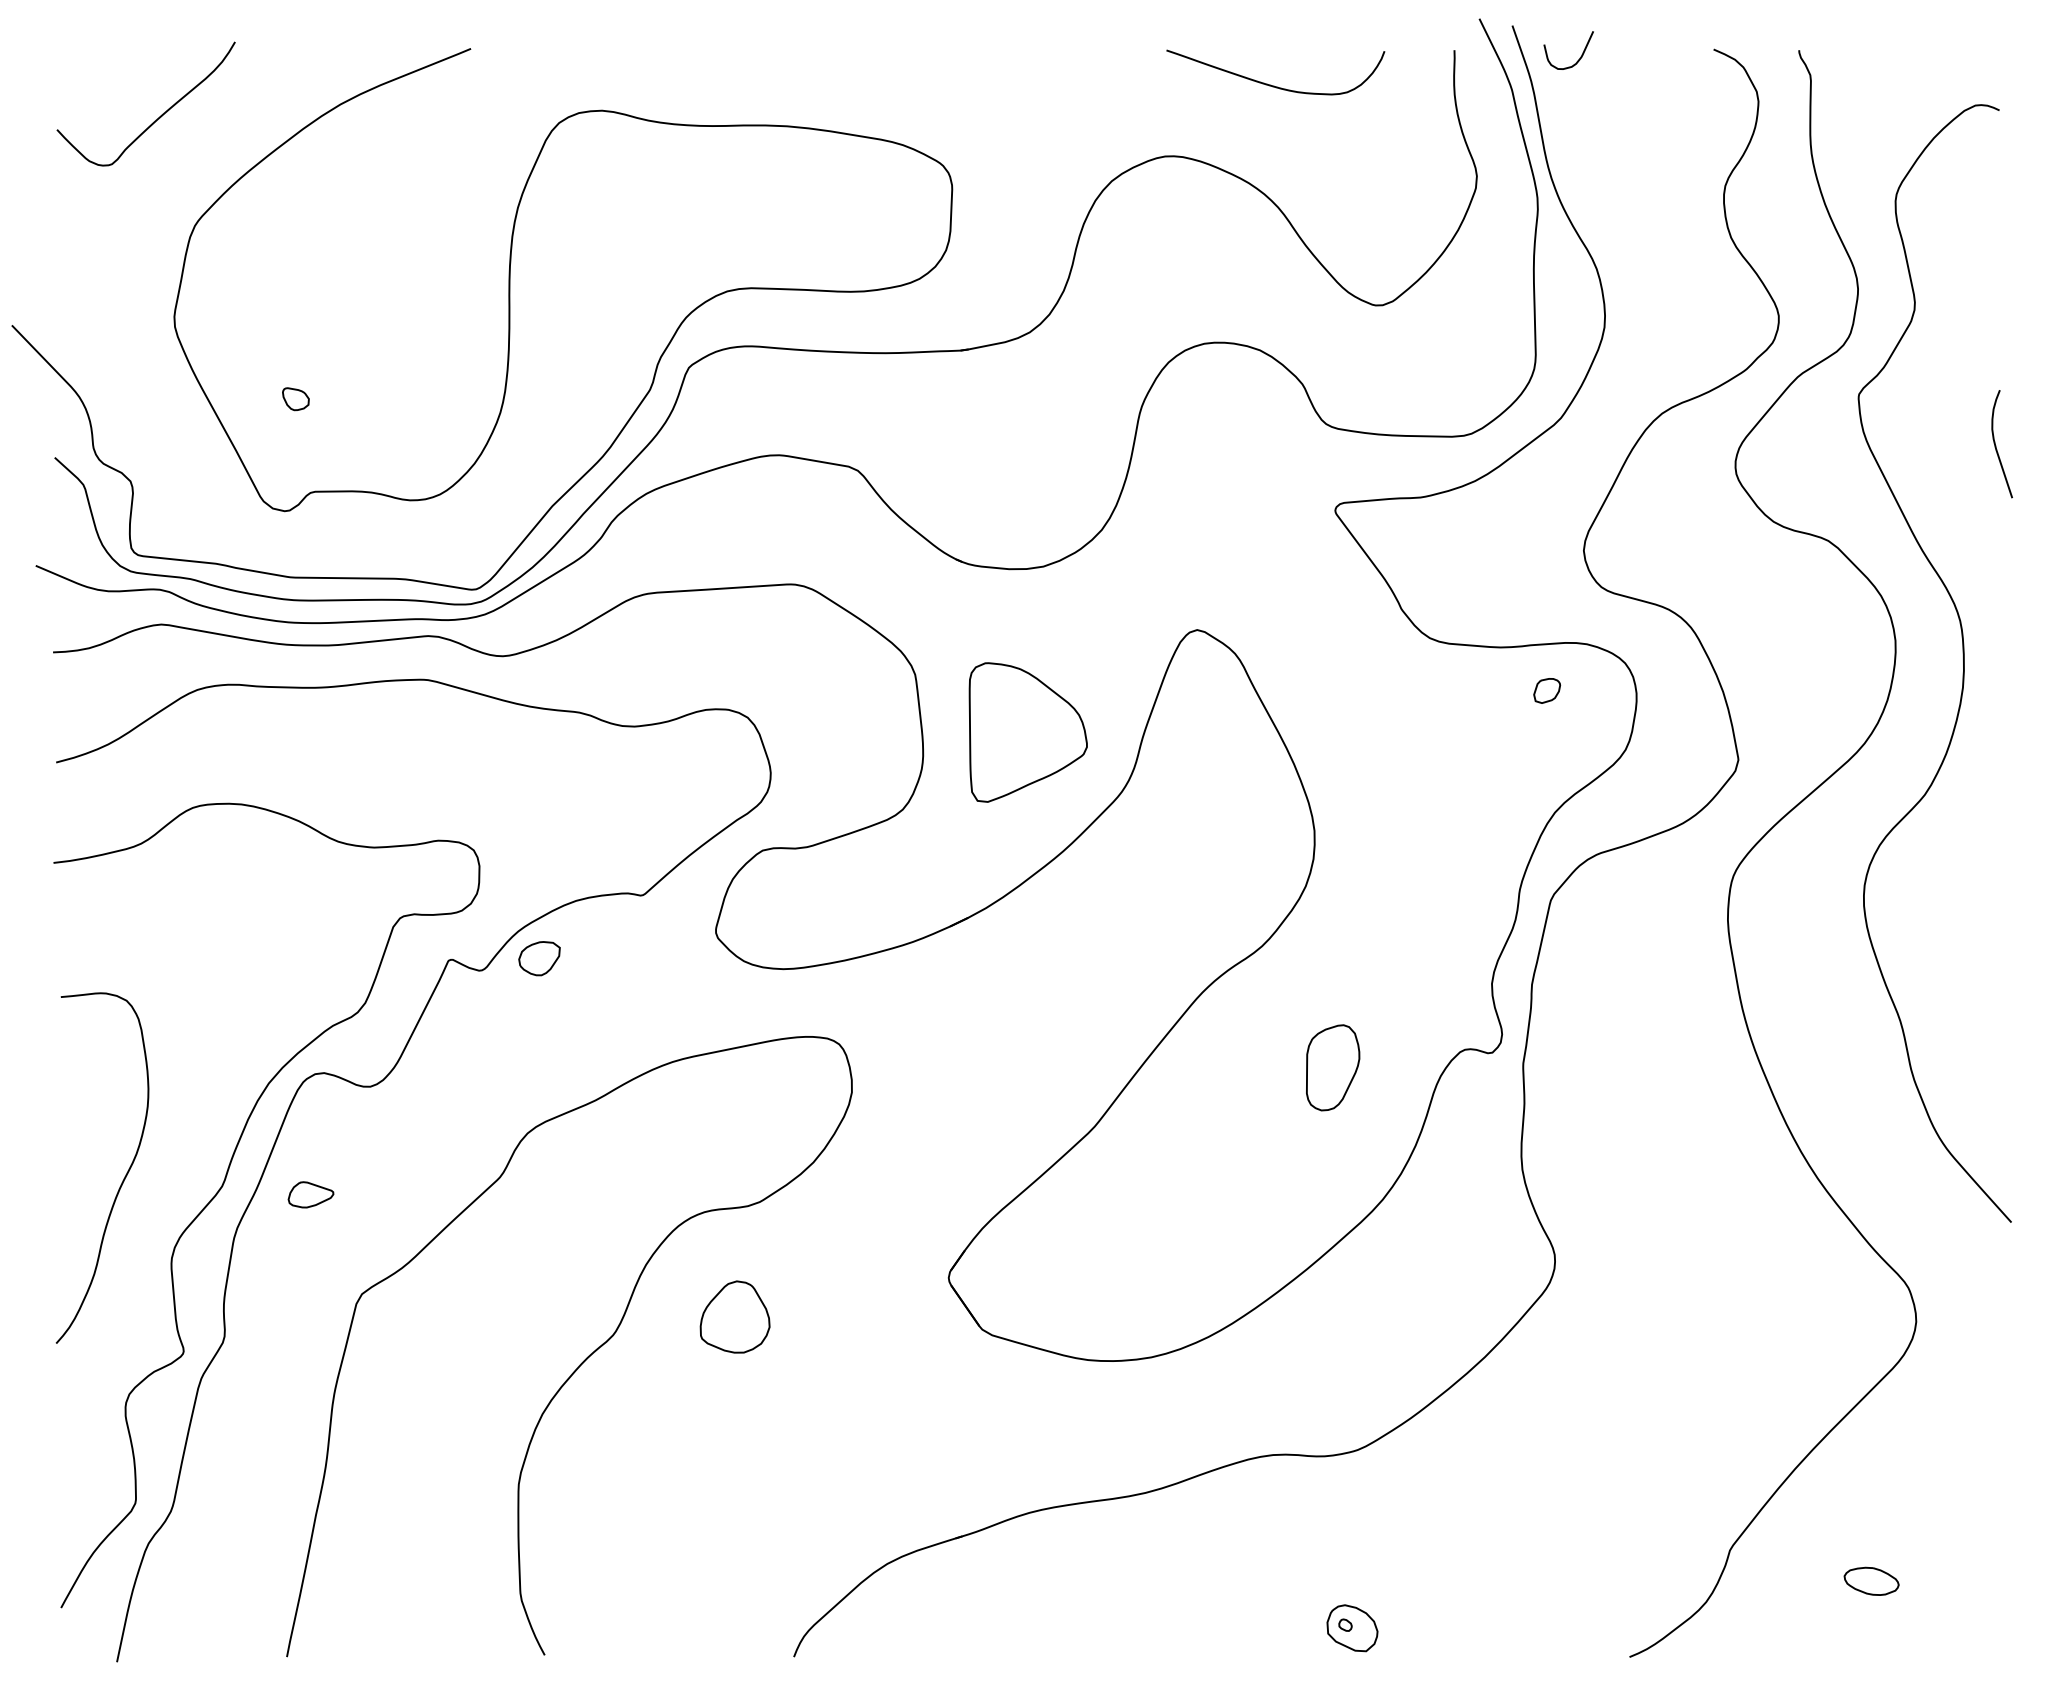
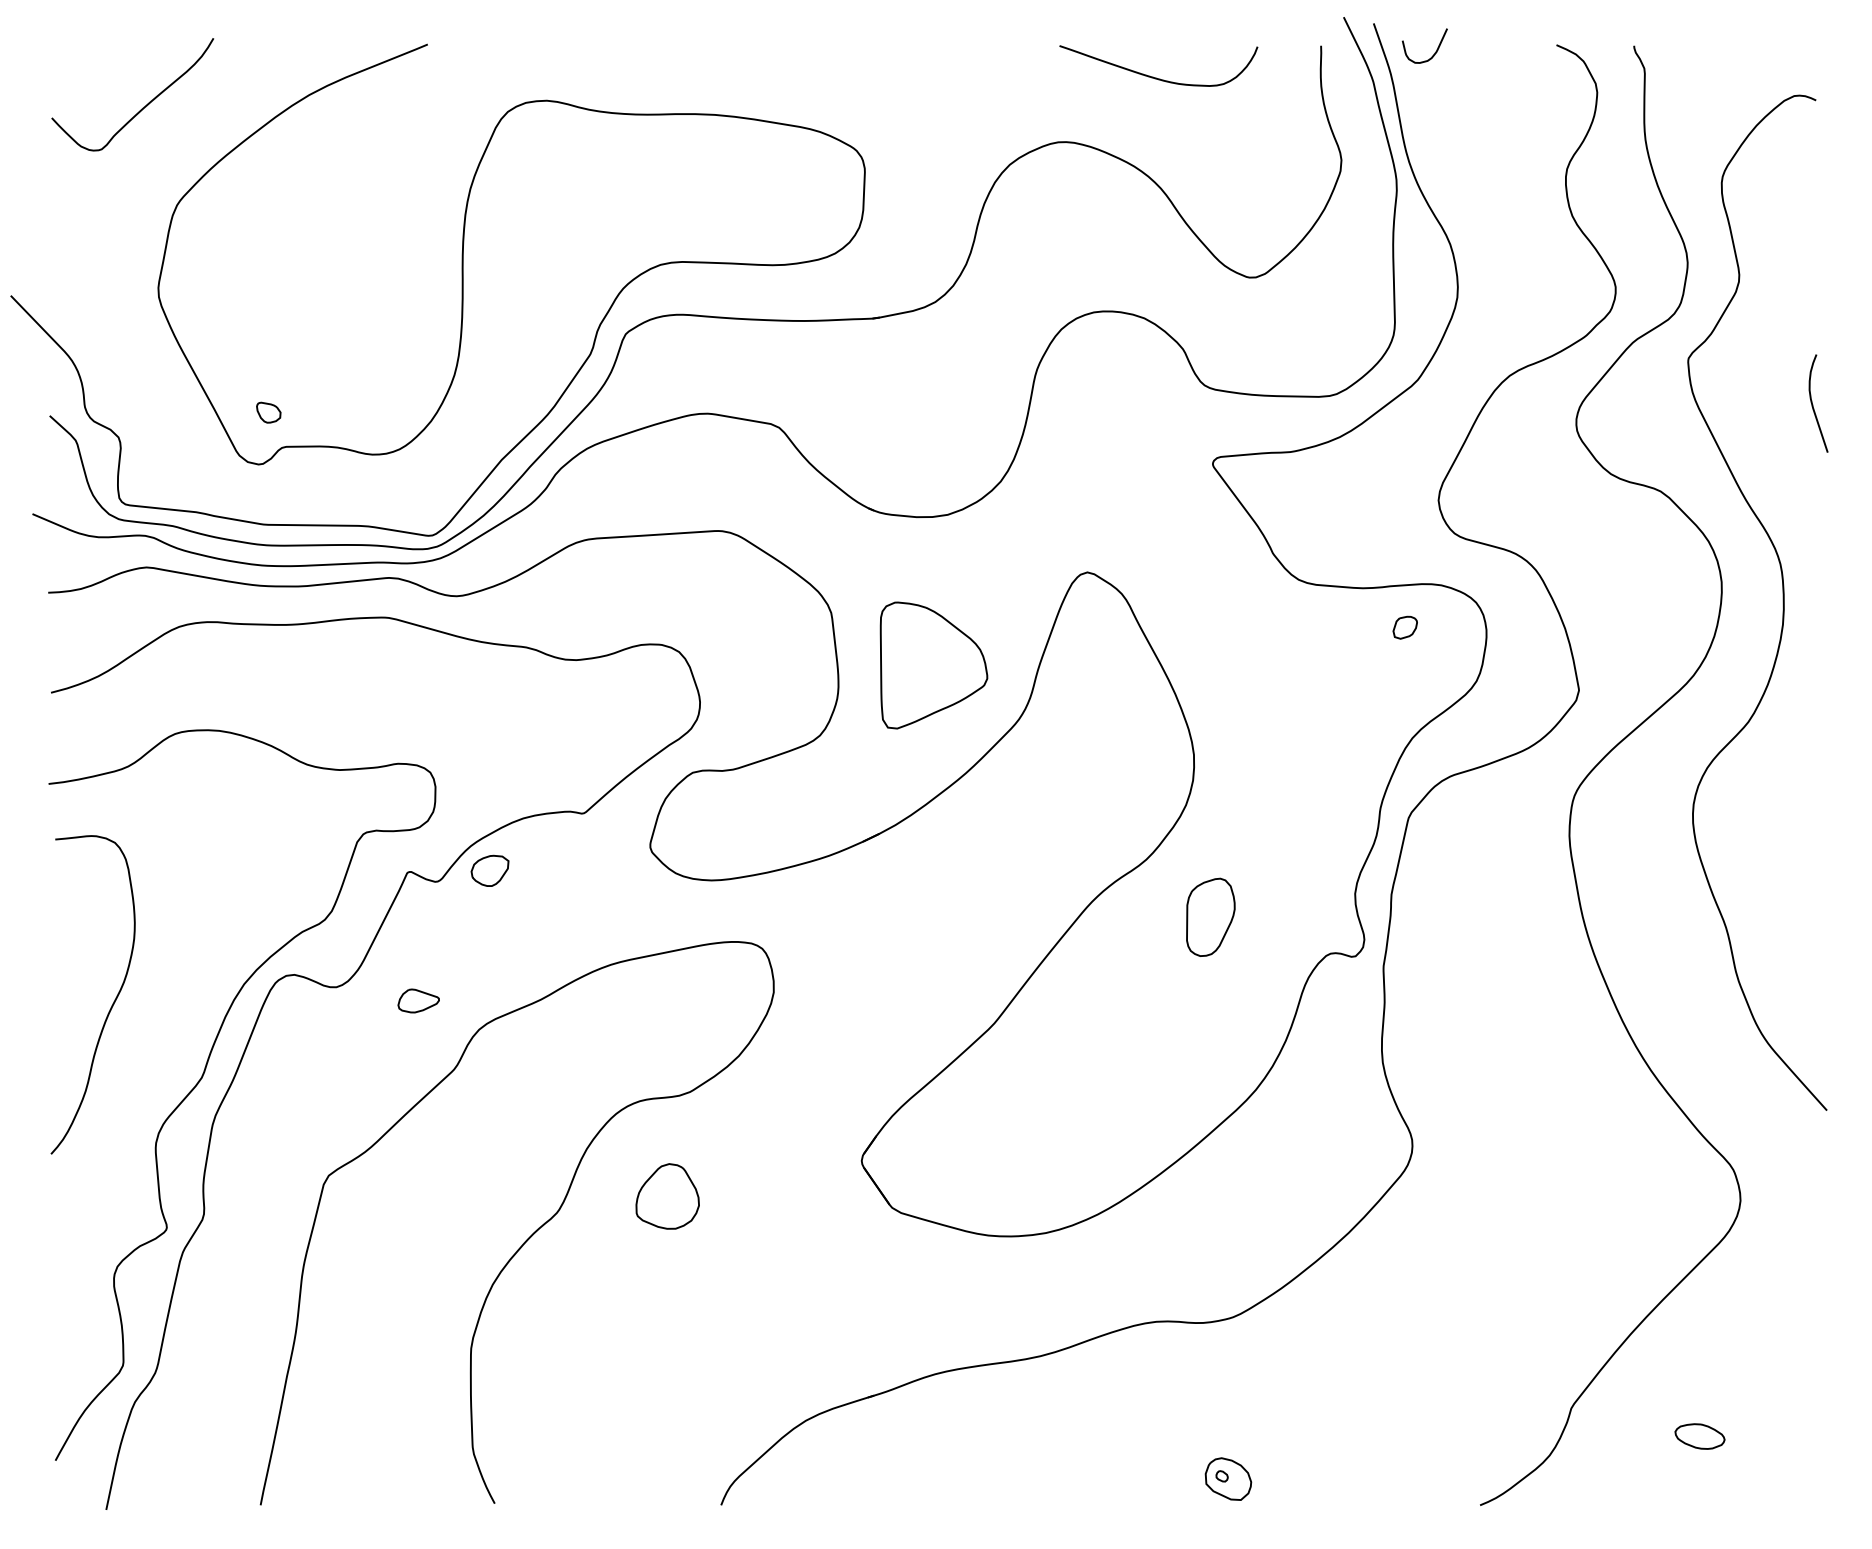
part: (295, 399) -> (268, 412), moved
part: (1333, 1067) -> (1211, 917), moved
curve: (123, 1178) -> (112, 1004), moved
part: (310, 1194) -> (418, 1000), moved

